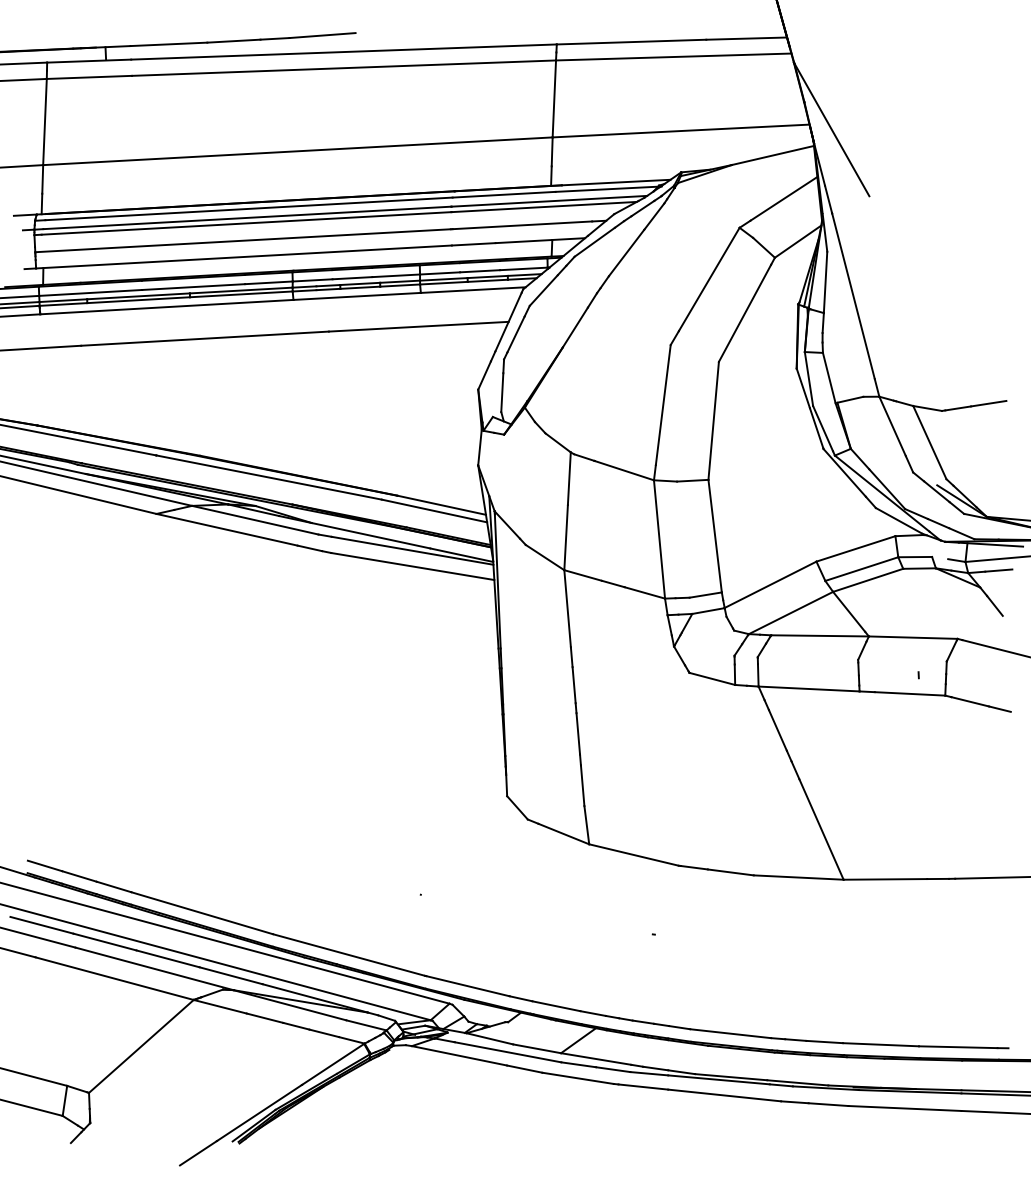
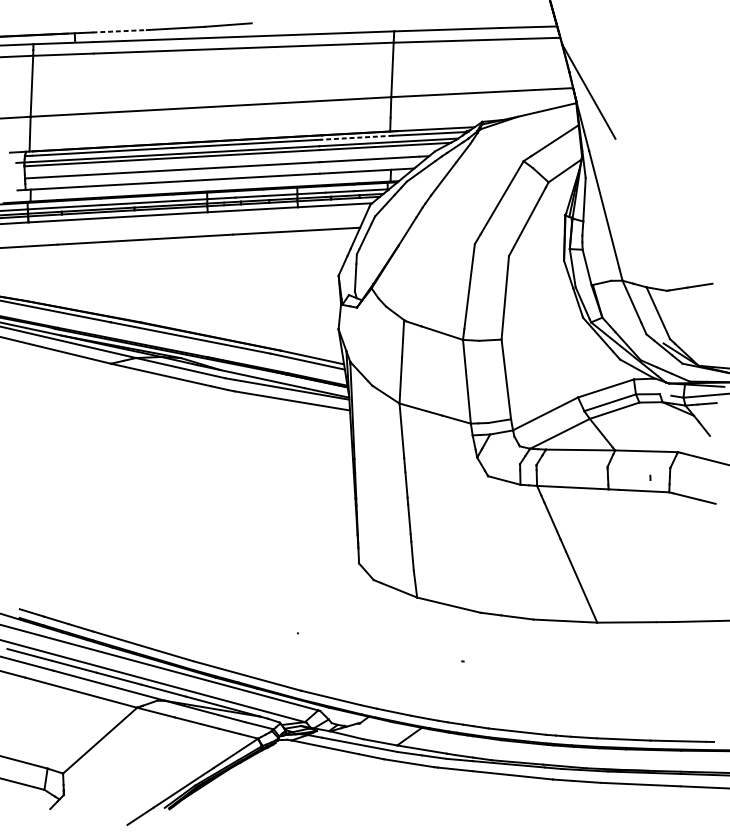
line: (169, 44) -> (120, 31), solid -> dashed
line: (504, 194) -> (357, 137), solid -> dashed

